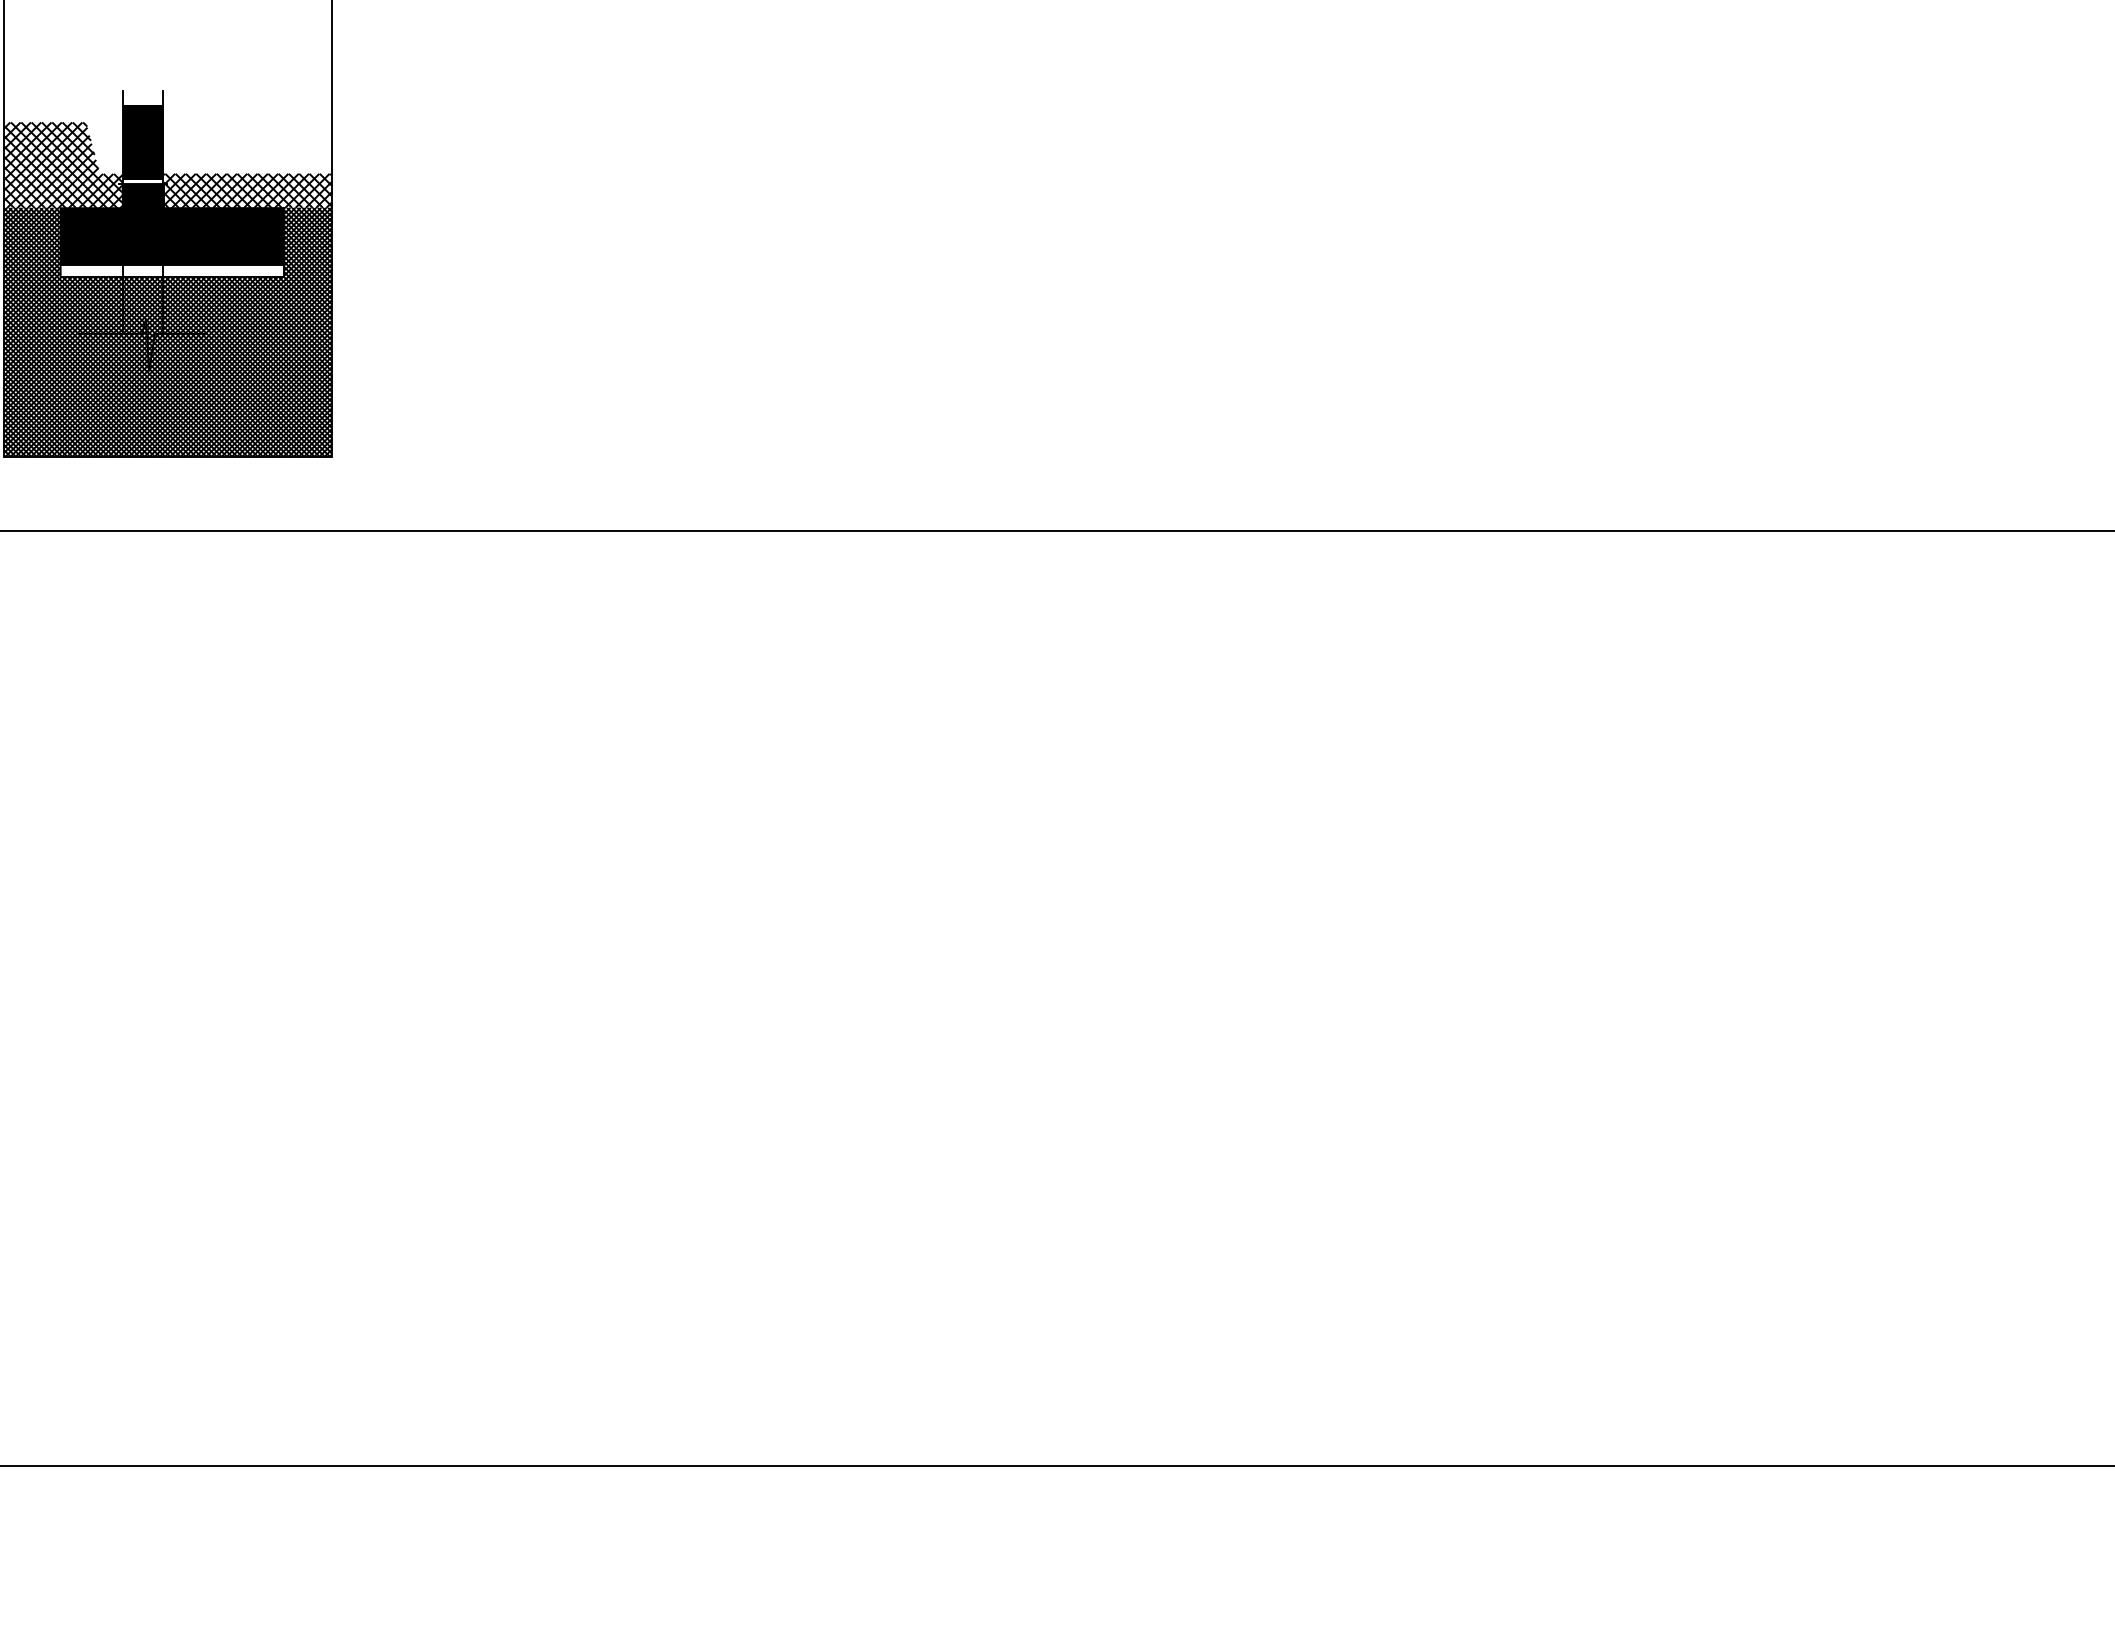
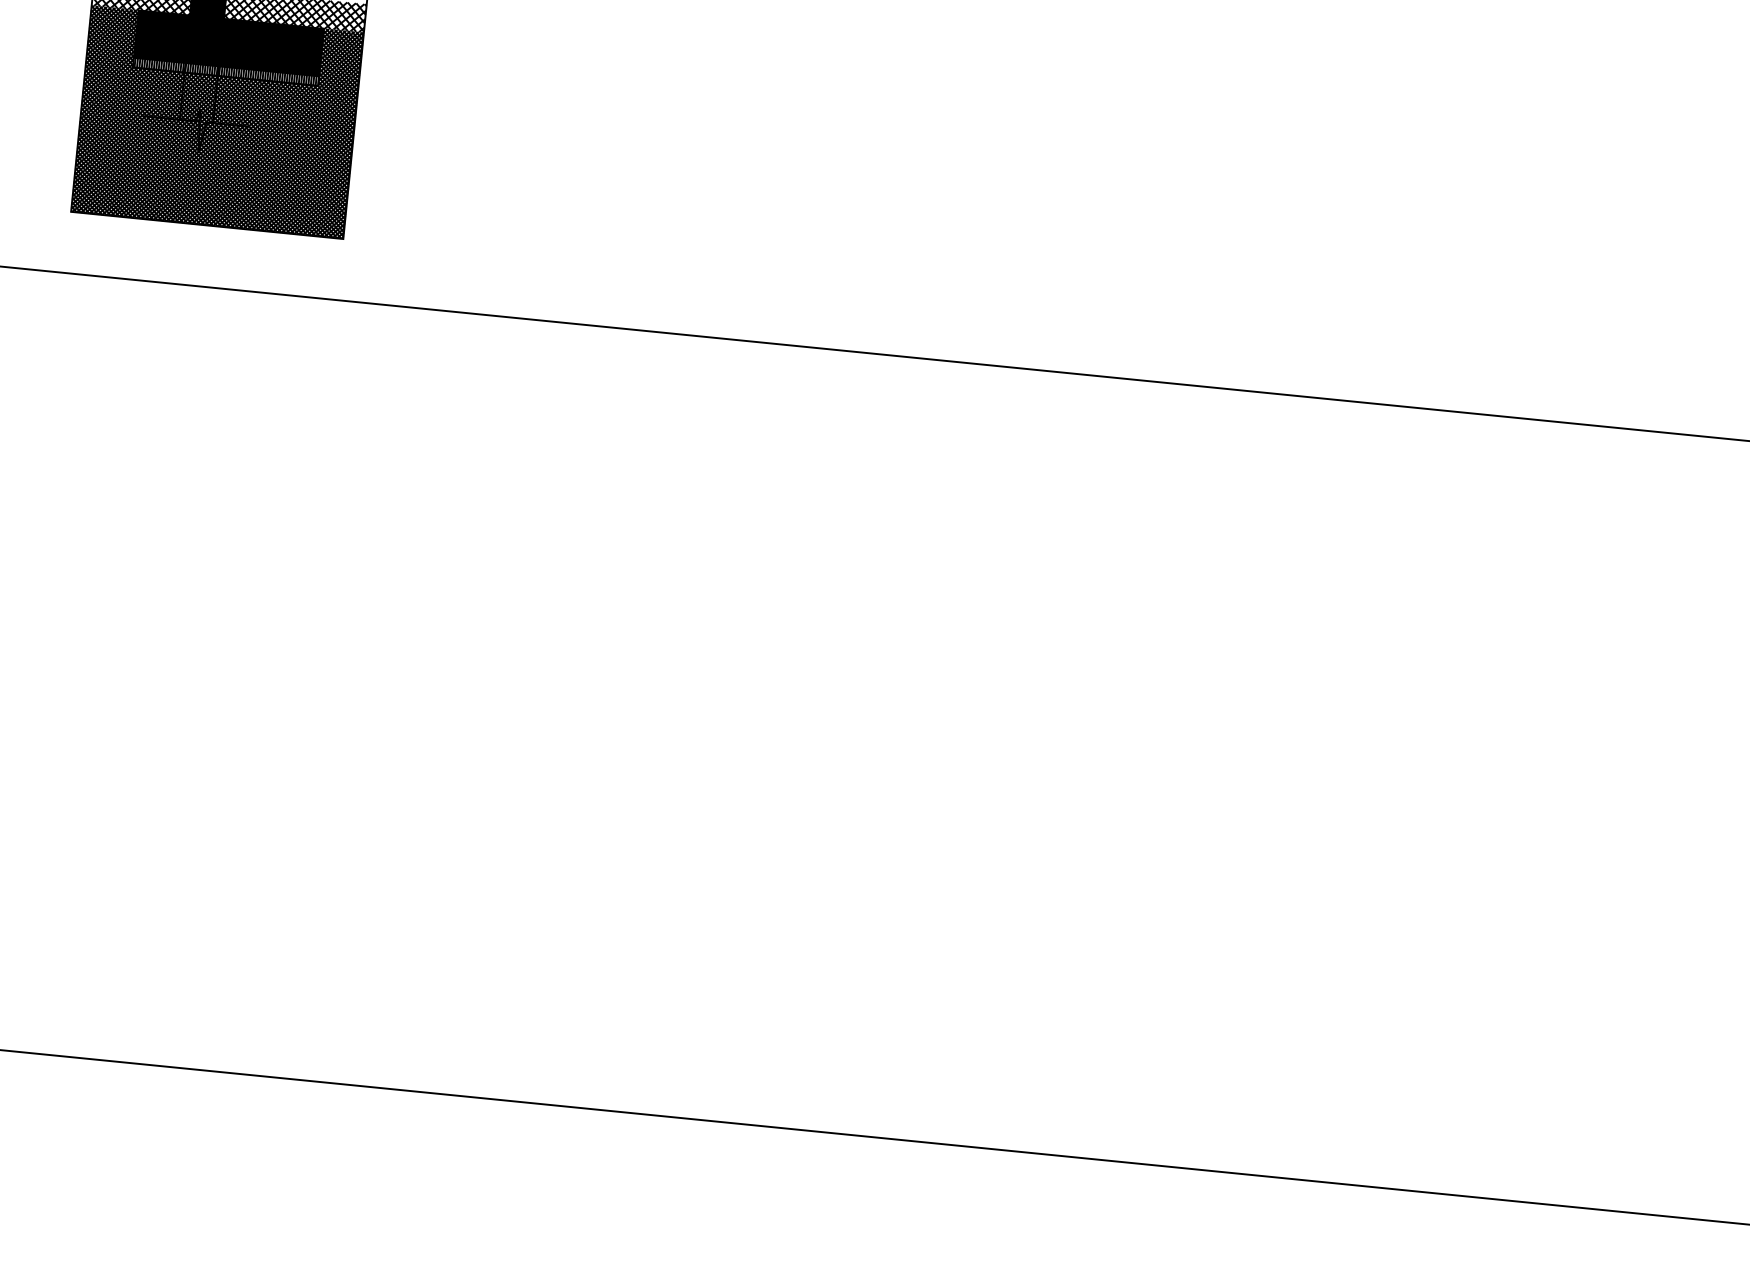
hatch: (172, 270) -> (226, 71), added

